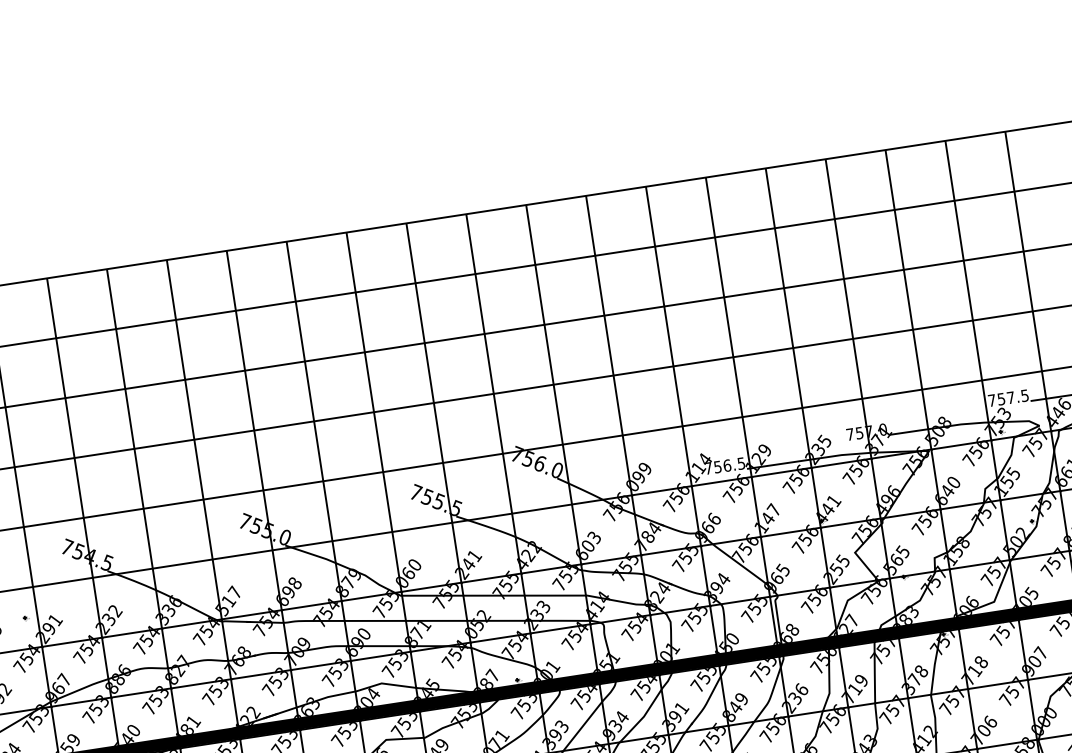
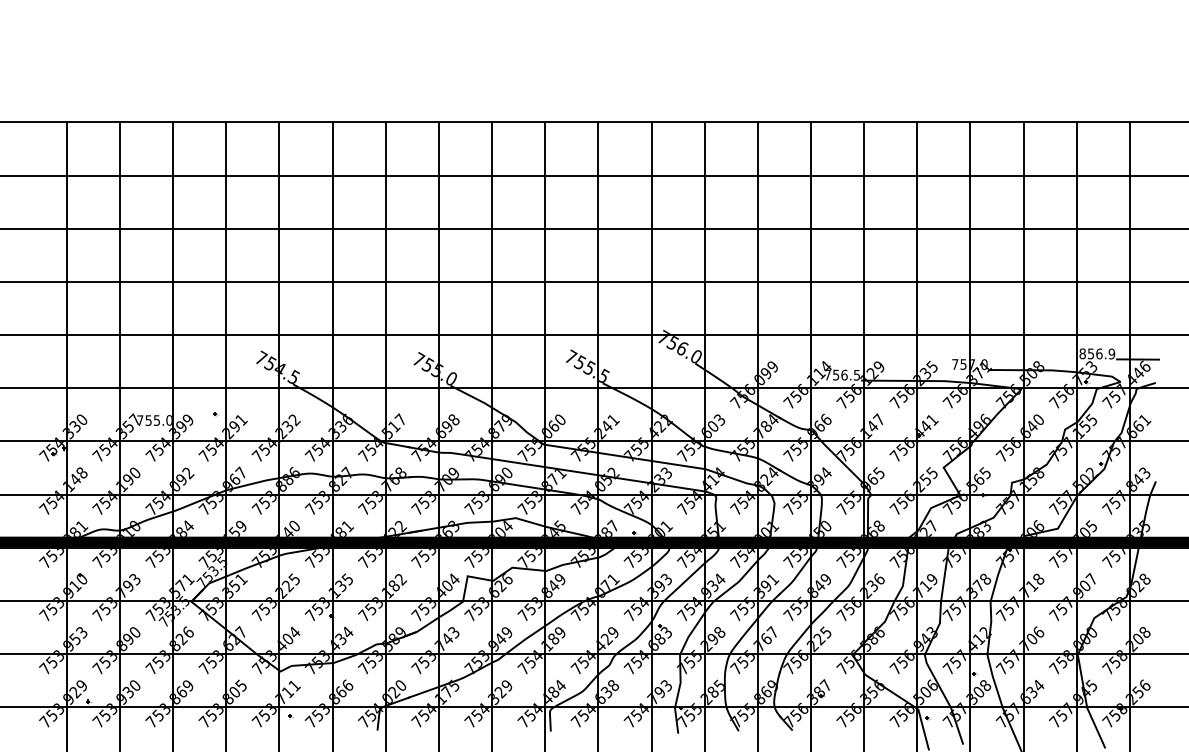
text: (1008, 397) -> (1097, 353), 757.5 -> 856.9

